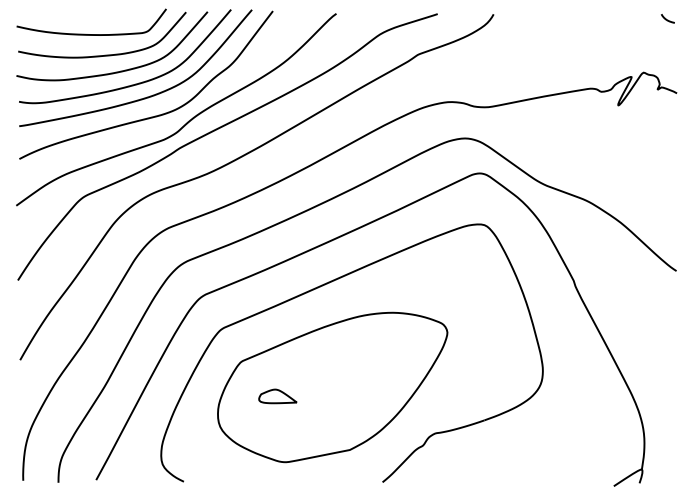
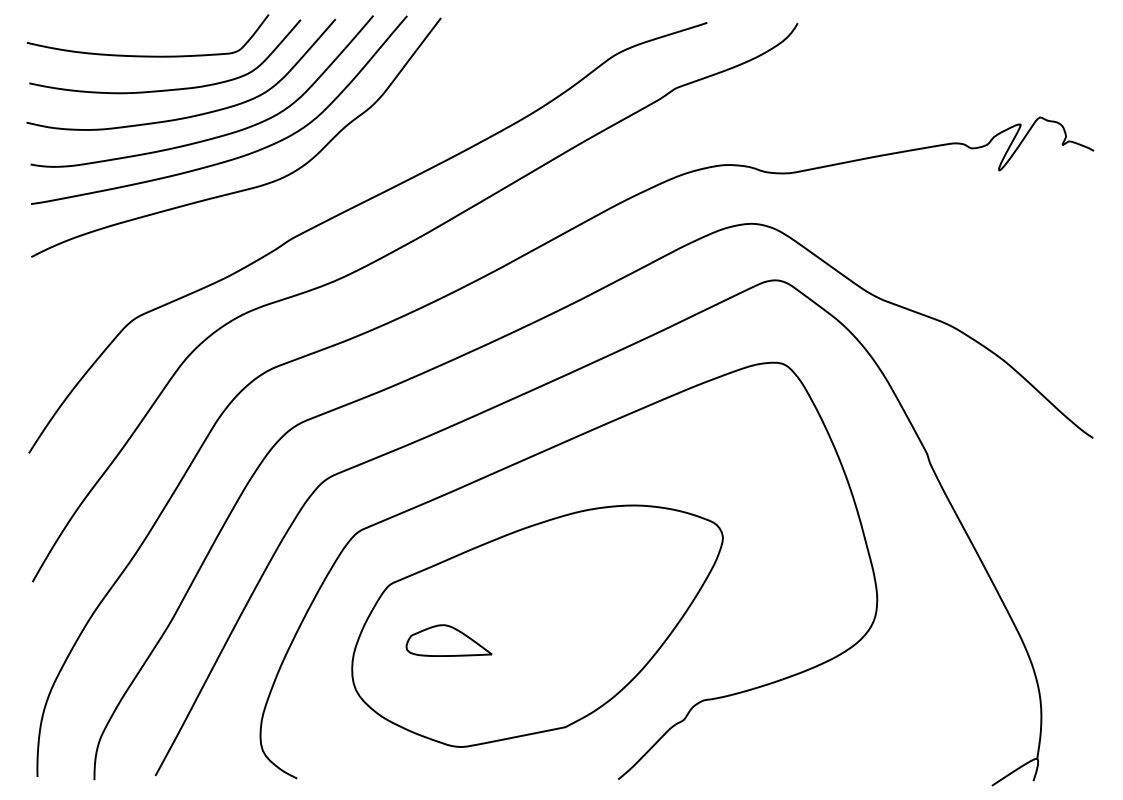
curve: (666, 18) -> (1077, 29), removed
curve: (188, 120) -> (304, 194), removed
part: (277, 396) -> (448, 640), size x1.4

